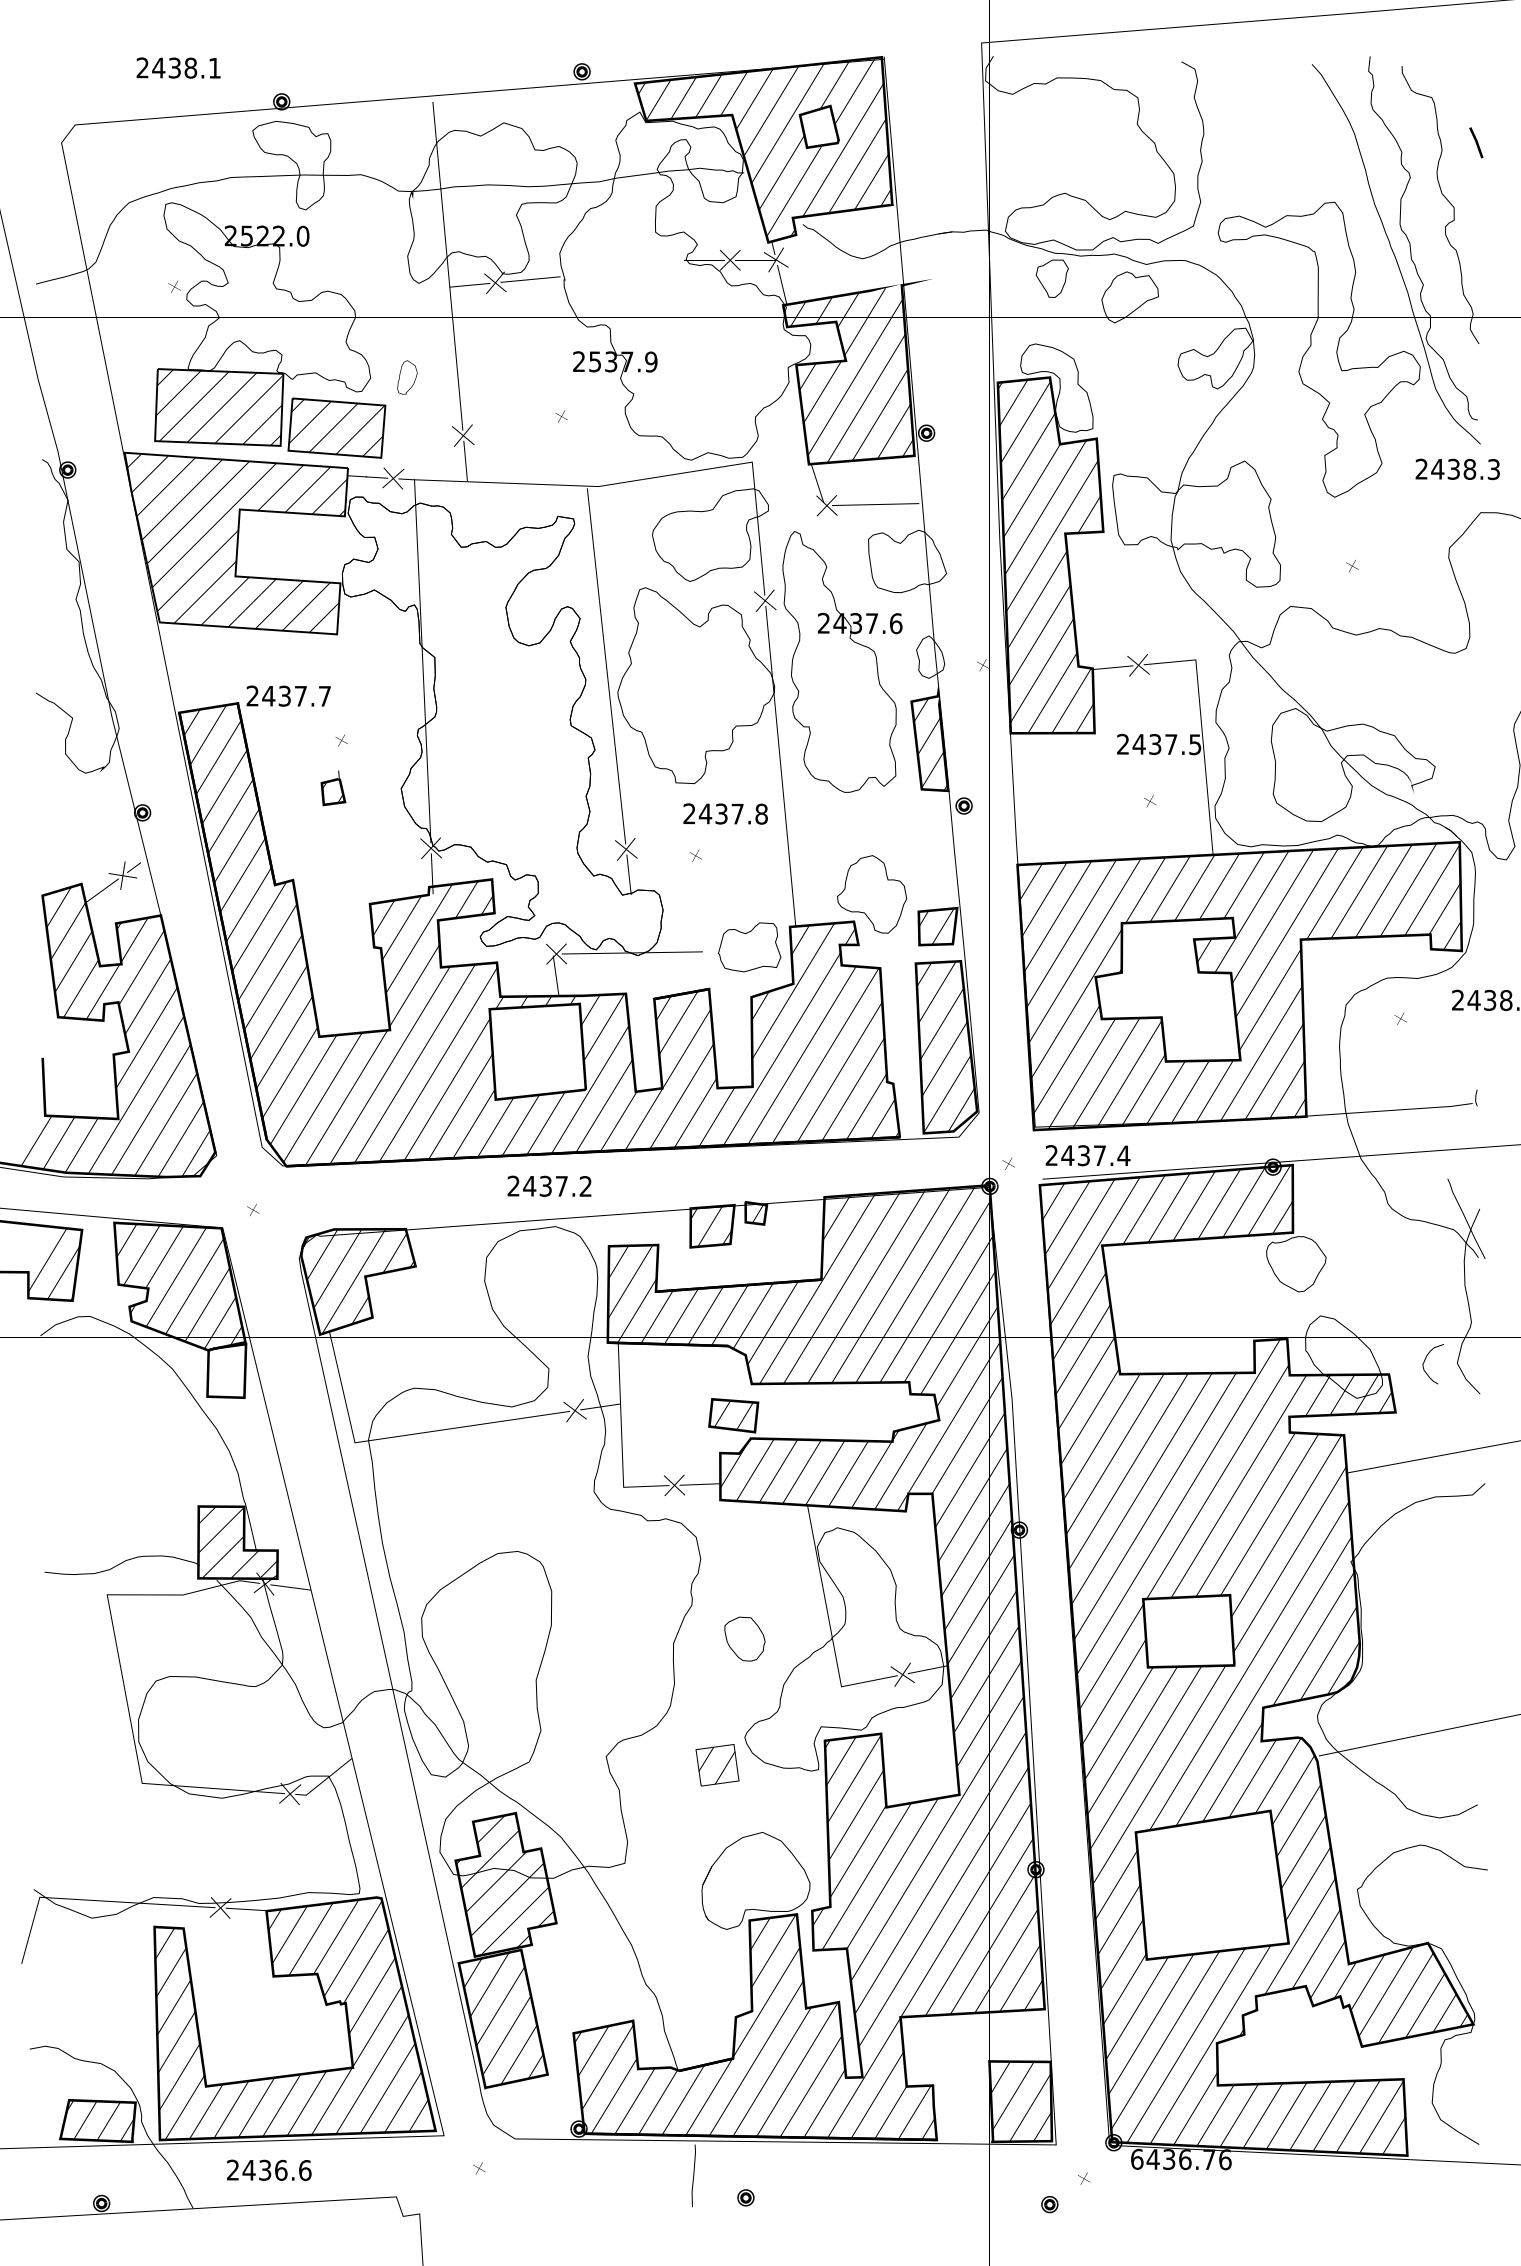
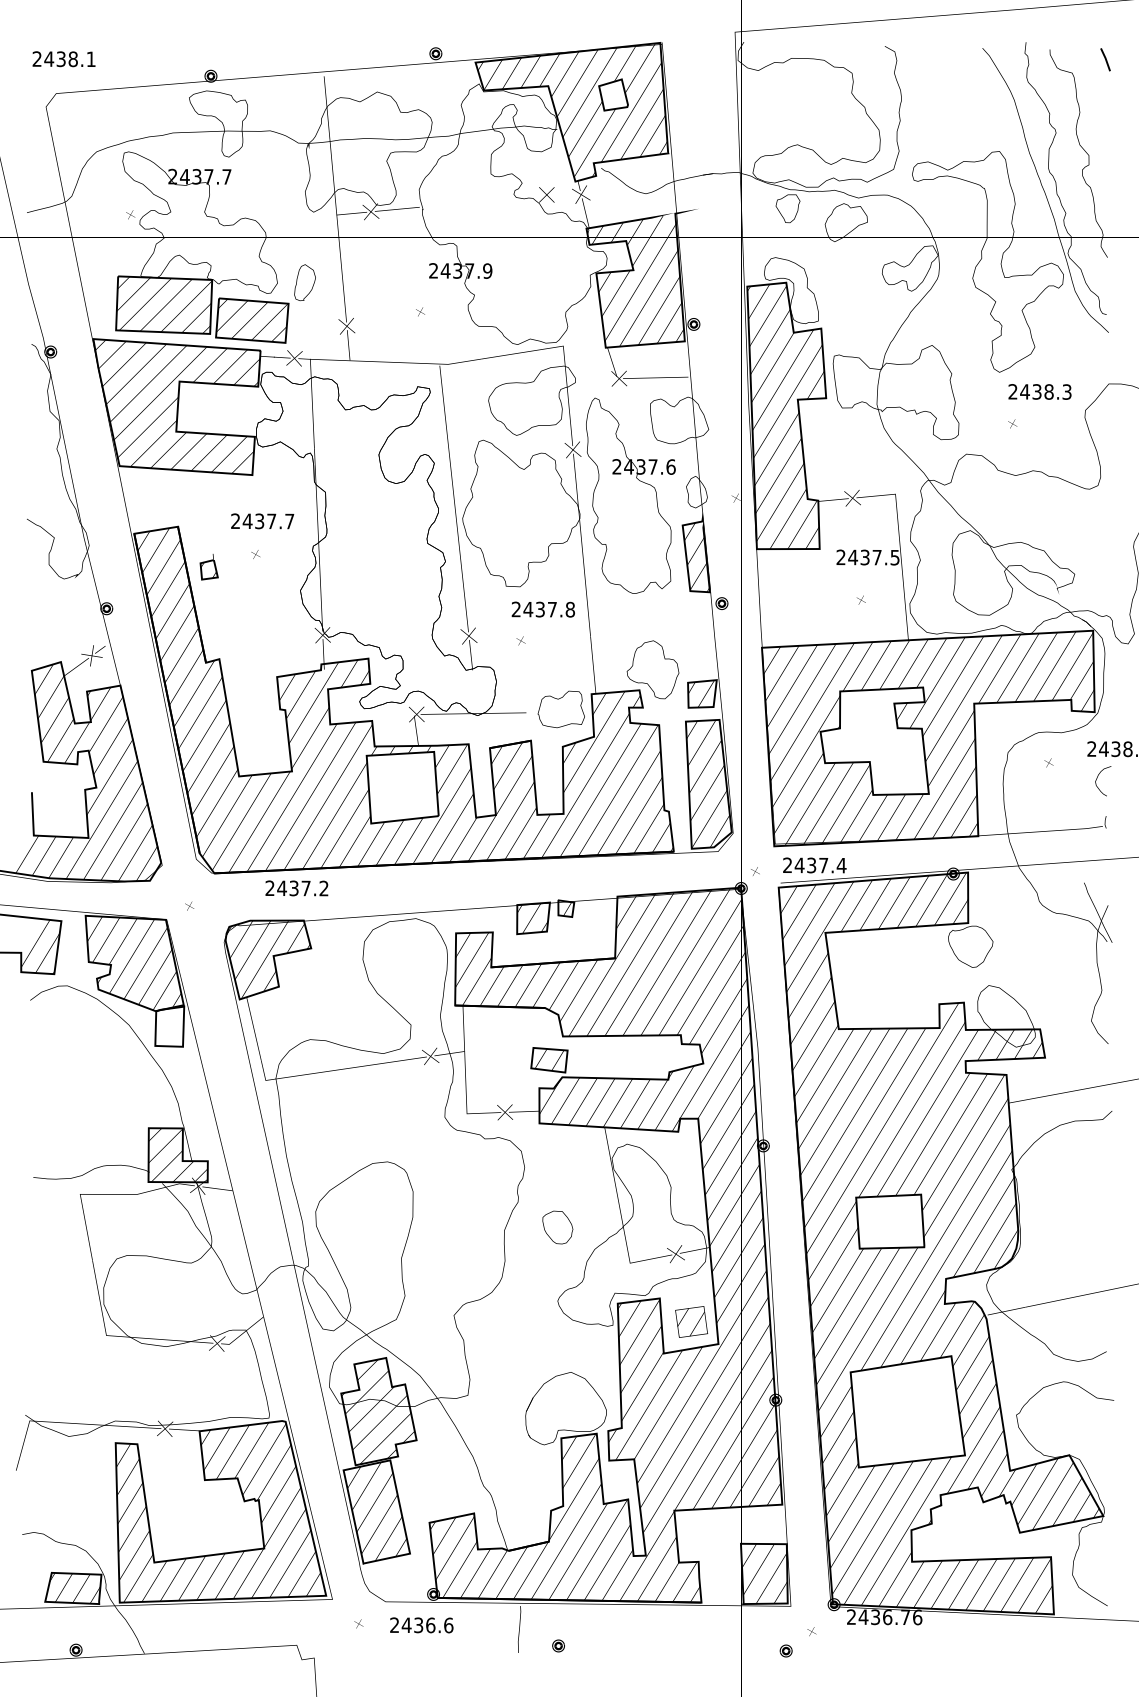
text: (178, 67) -> (63, 58), moved
line: (1476, 142) -> (1105, 59), moved
text: (274, 235) -> (205, 176), 2522.0 -> 2437.7
text: (594, 361) -> (445, 270), 2537.9 -> 2437.9
part: (407, 377) -> (305, 282), size x1.43
text: (1457, 469) -> (1039, 392), moved
text: (288, 695) -> (262, 520), moved
part: (333, 788) -> (209, 567), moved
text: (549, 1185) -> (296, 887), moved
curve: (1425, 1360) -> (1097, 778), moved
part: (717, 1765) -> (691, 1322), moved
text: (1137, 2158) -> (851, 1616), 6436.76 -> 2436.76
text: (269, 2169) -> (421, 1624), moved

